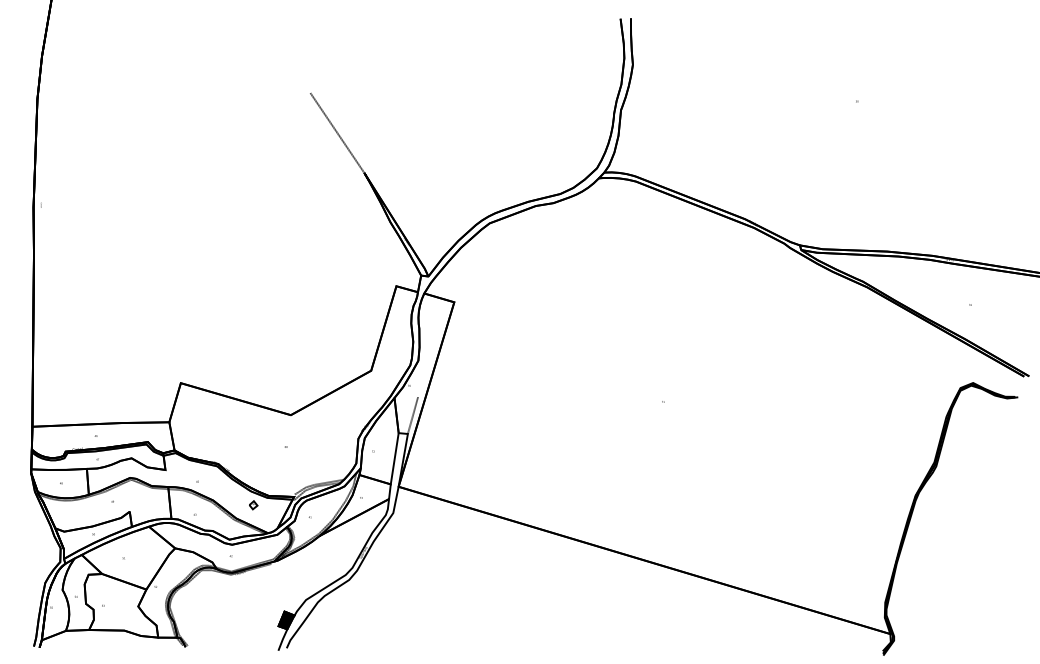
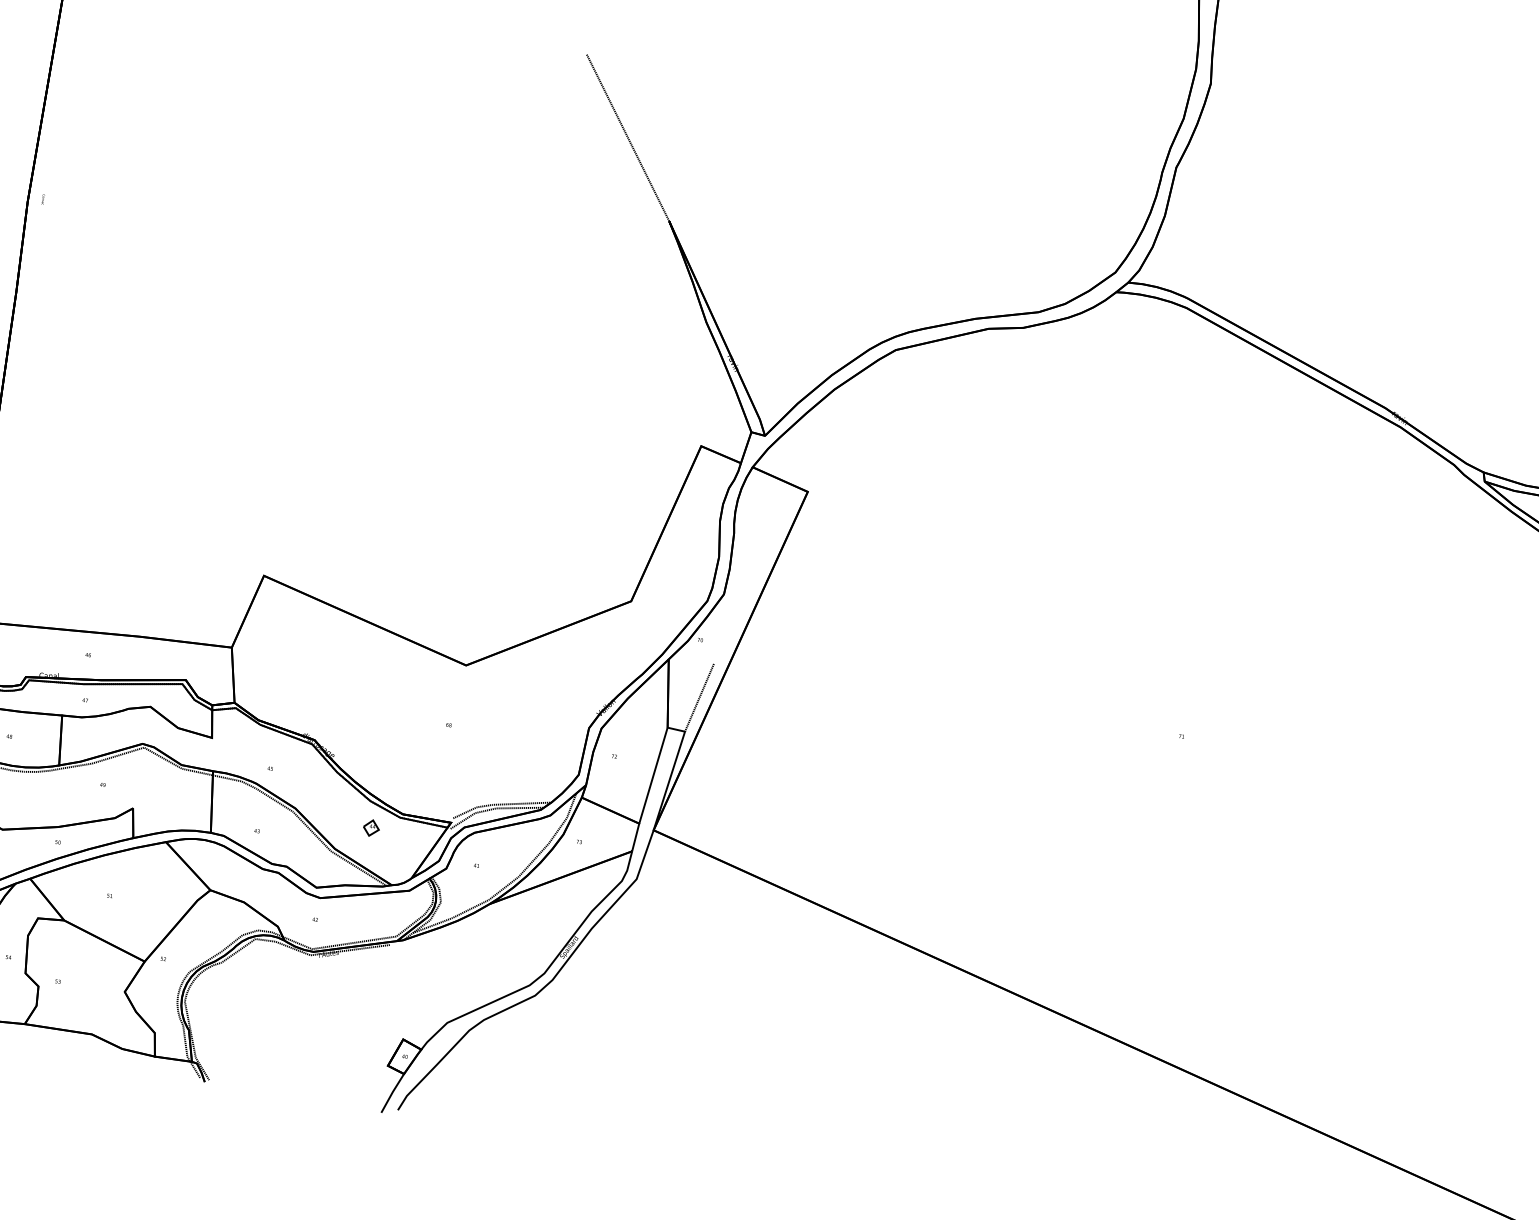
fill: (286, 620) -> (404, 1056), removed

